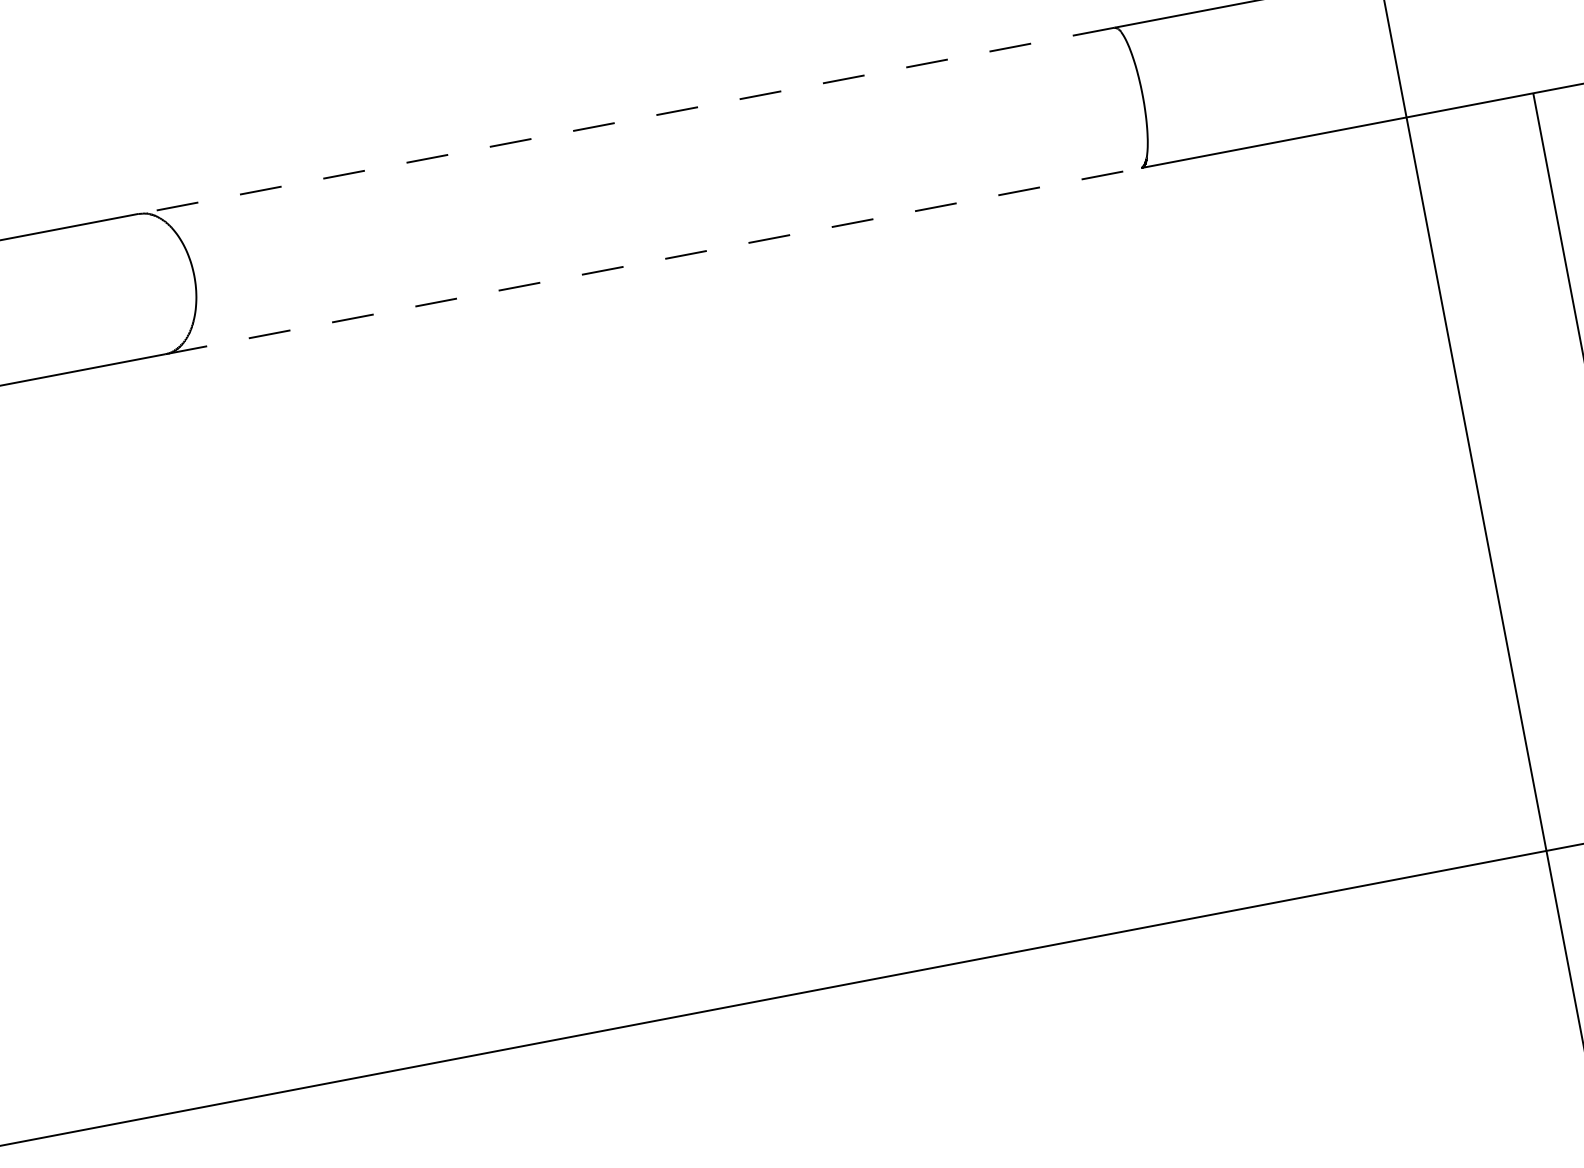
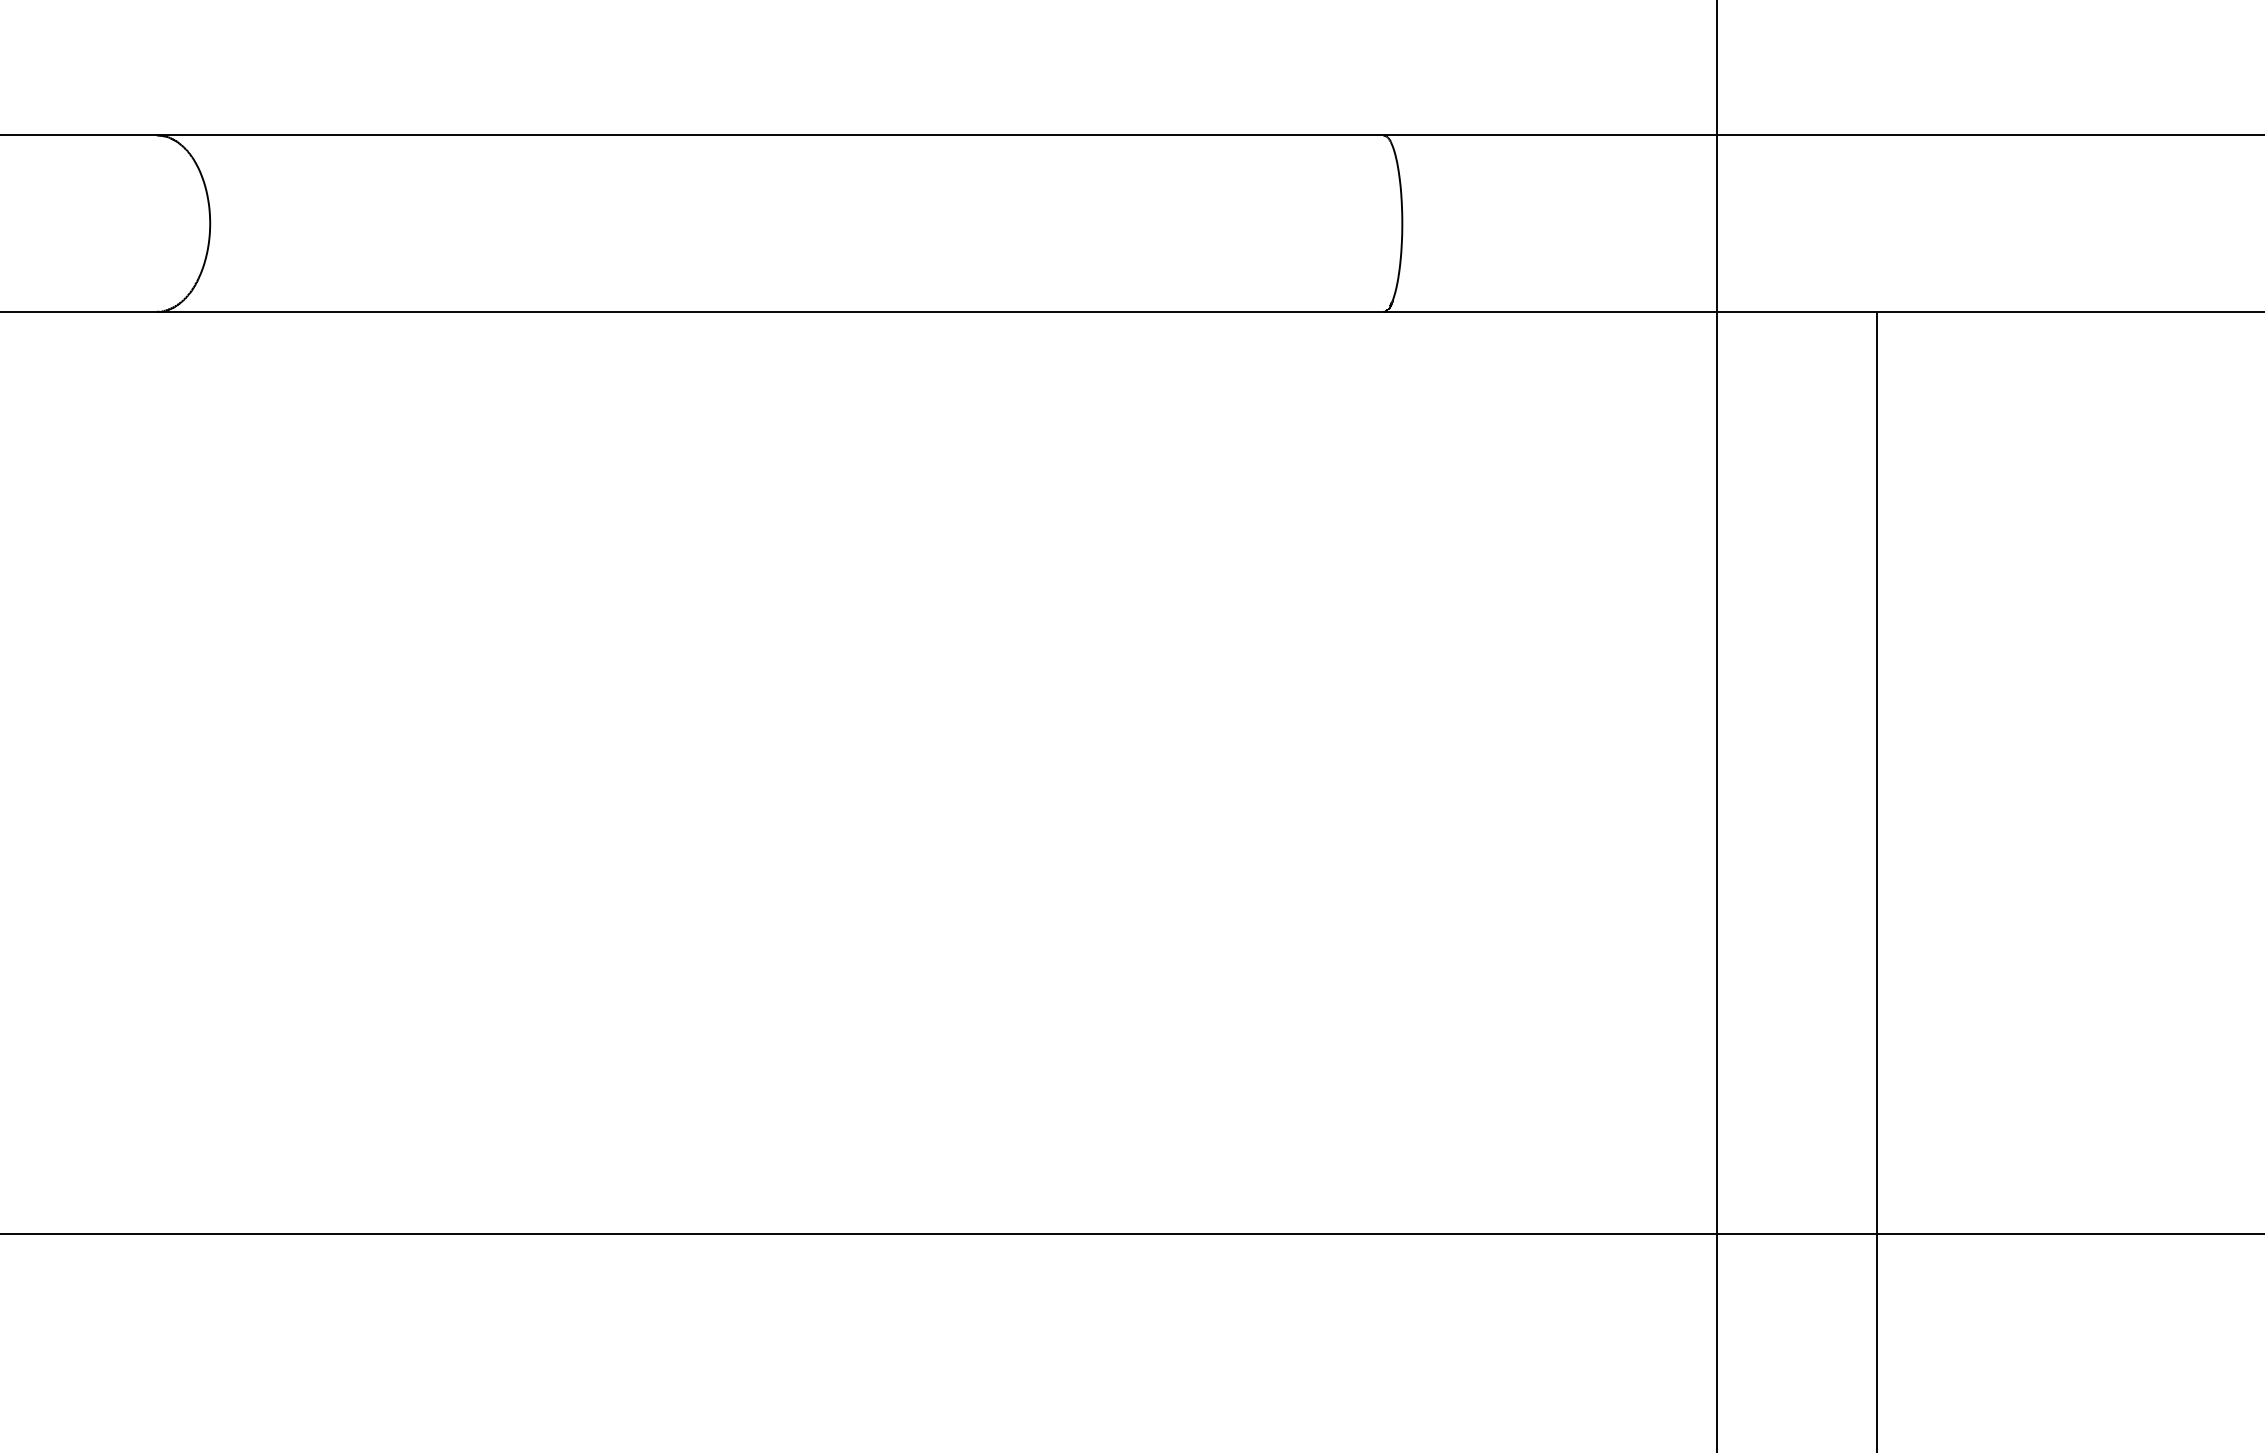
line: (625, 121) -> (769, 135), dashed -> solid
line: (653, 260) -> (770, 311), dashed -> solid

